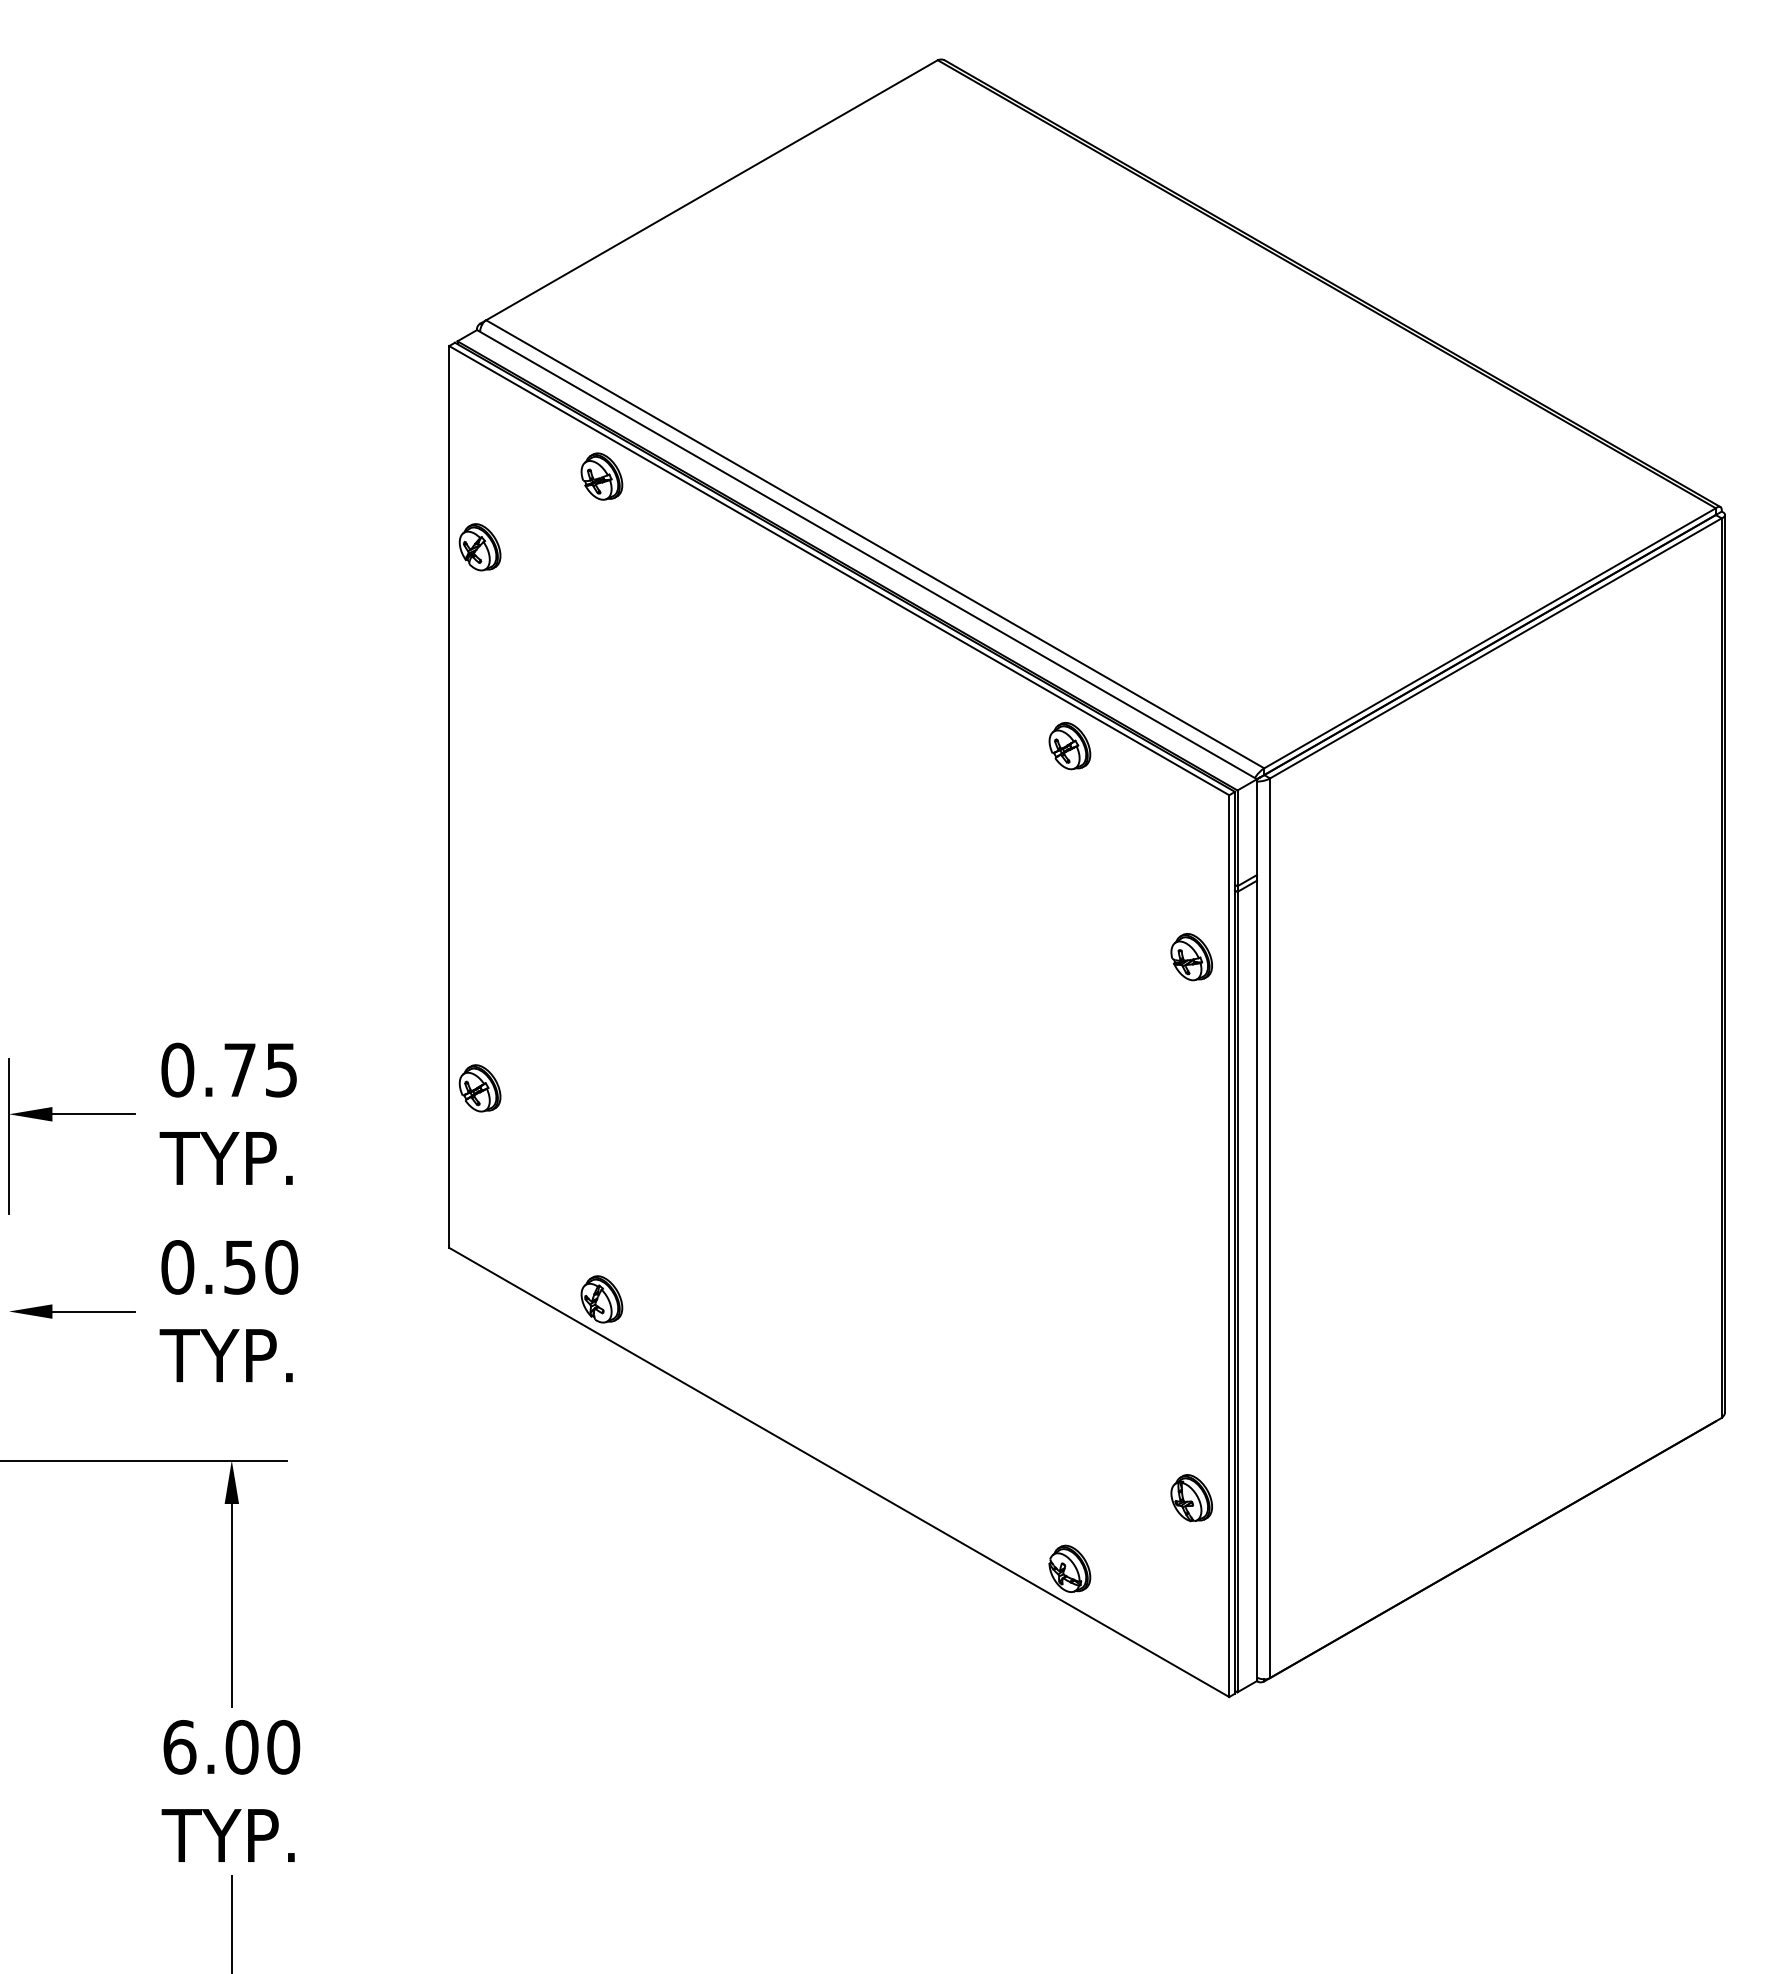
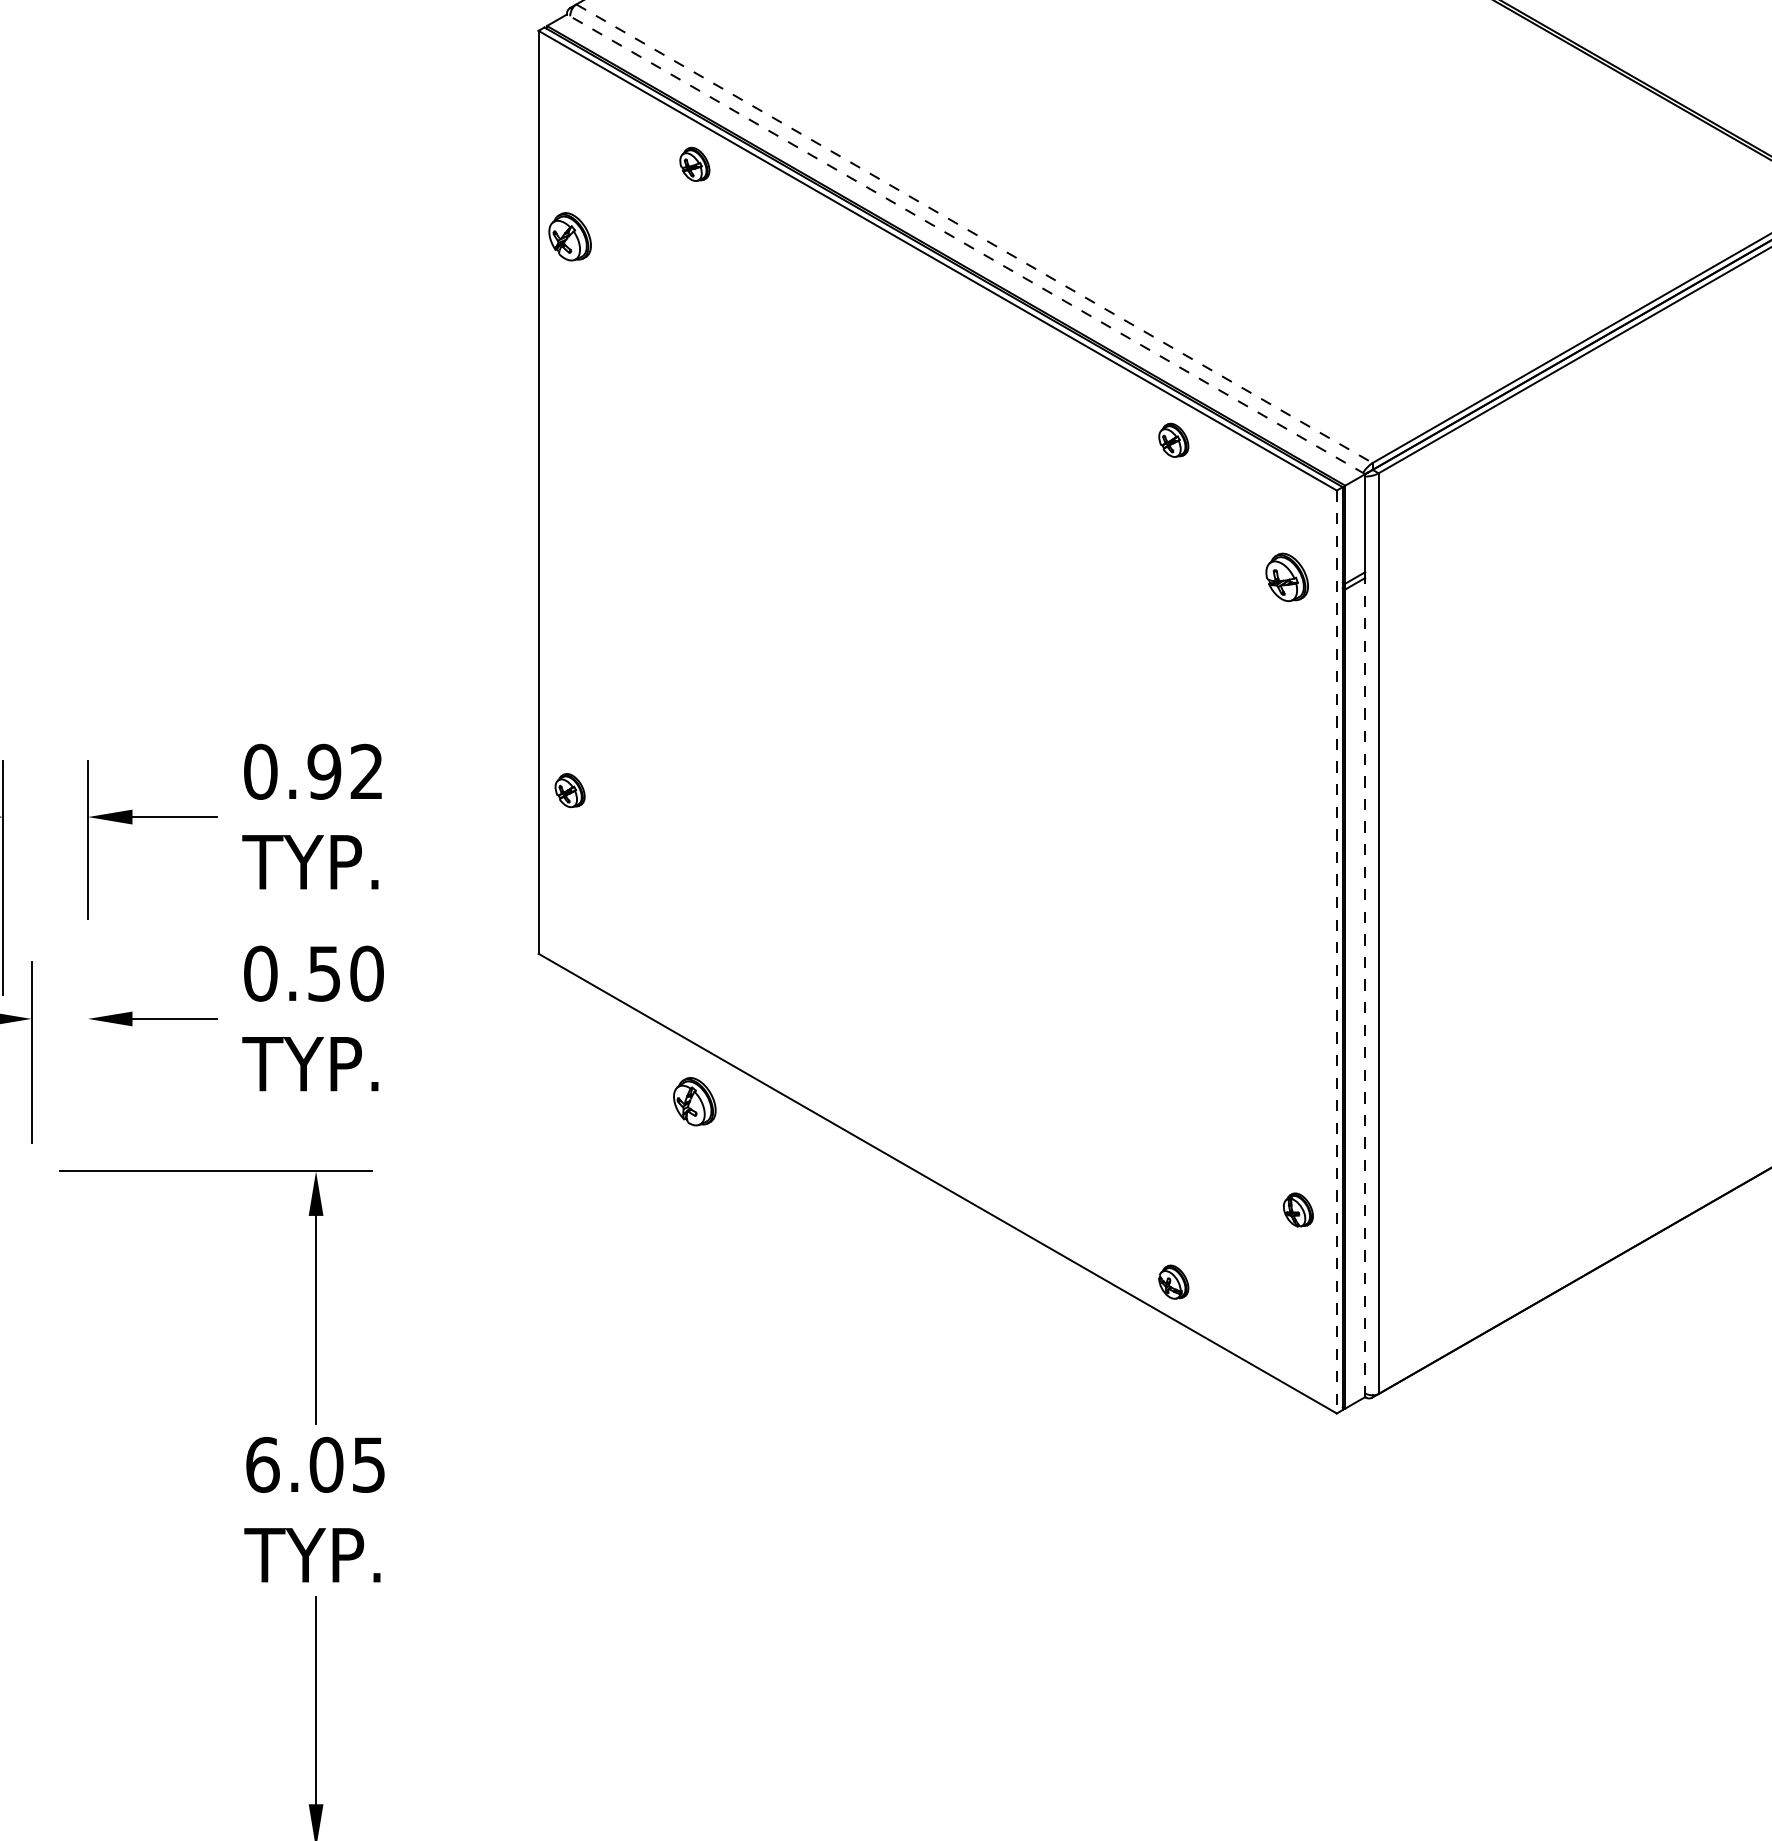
part: (601, 476) -> (694, 164), size x0.7
line: (875, 544) -> (974, 233), solid -> dashed
line: (866, 554) -> (965, 244), solid -> dashed
part: (1069, 746) -> (1173, 440), size x0.7
part: (1191, 957) -> (1286, 577), moved
text: (259, 1069) -> (344, 771), 0.75 -> 0.92
part: (479, 1088) -> (569, 790), size x0.7
line: (1229, 1246) -> (1337, 952), solid -> dashed
line: (1257, 1277) -> (1365, 984), solid -> dashed
part: (601, 1299) -> (694, 1101), moved
part: (1191, 1498) -> (1298, 1210), size x0.7
part: (1069, 1568) -> (1173, 1281), size x0.7
text: (283, 1747) -> (368, 1465), 6.00 -> 6.05

